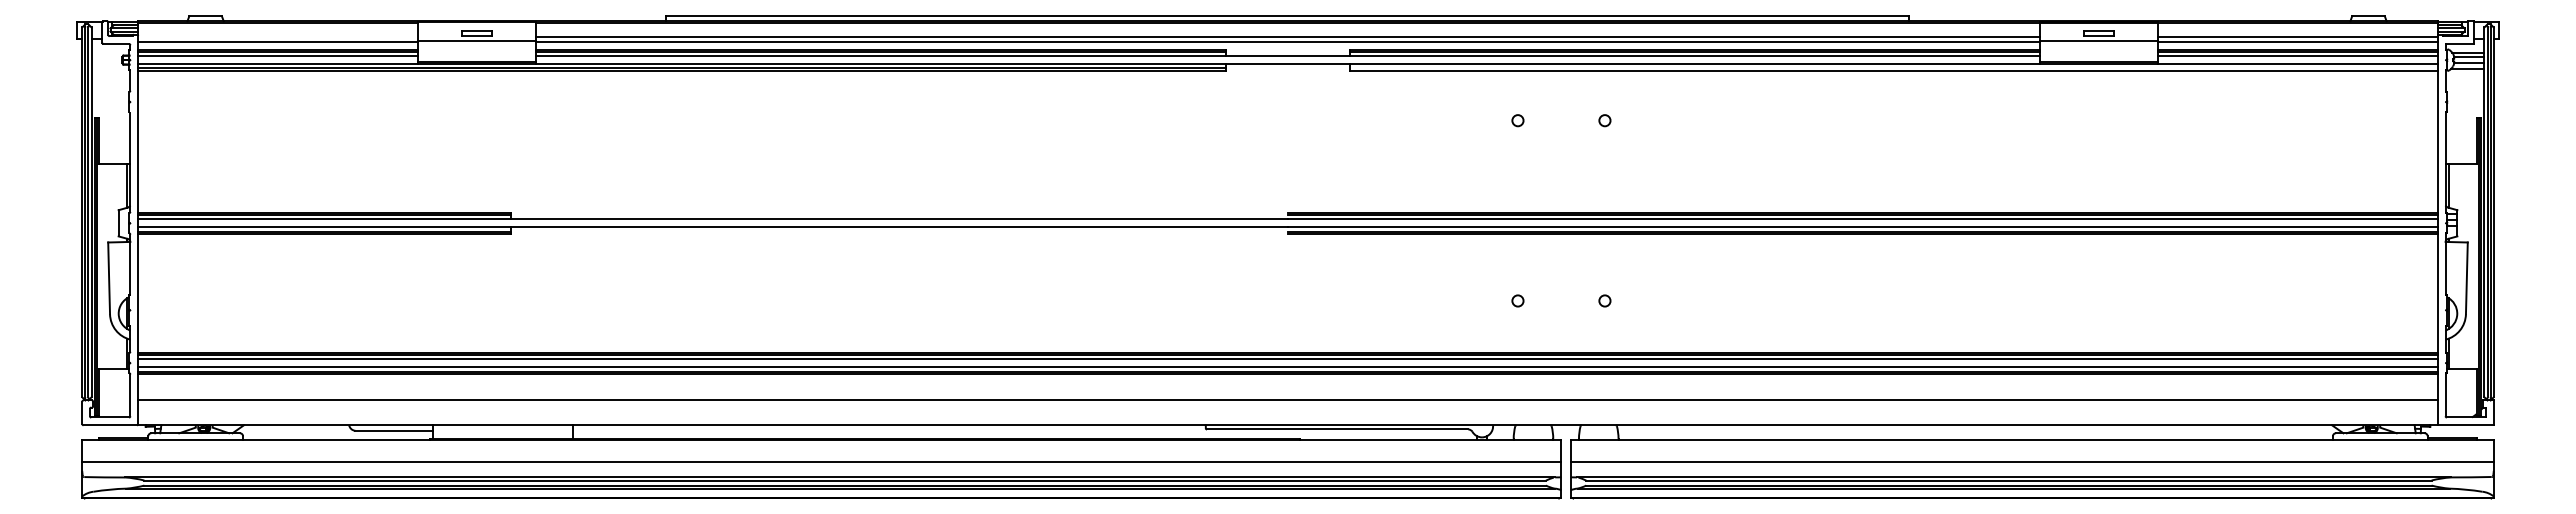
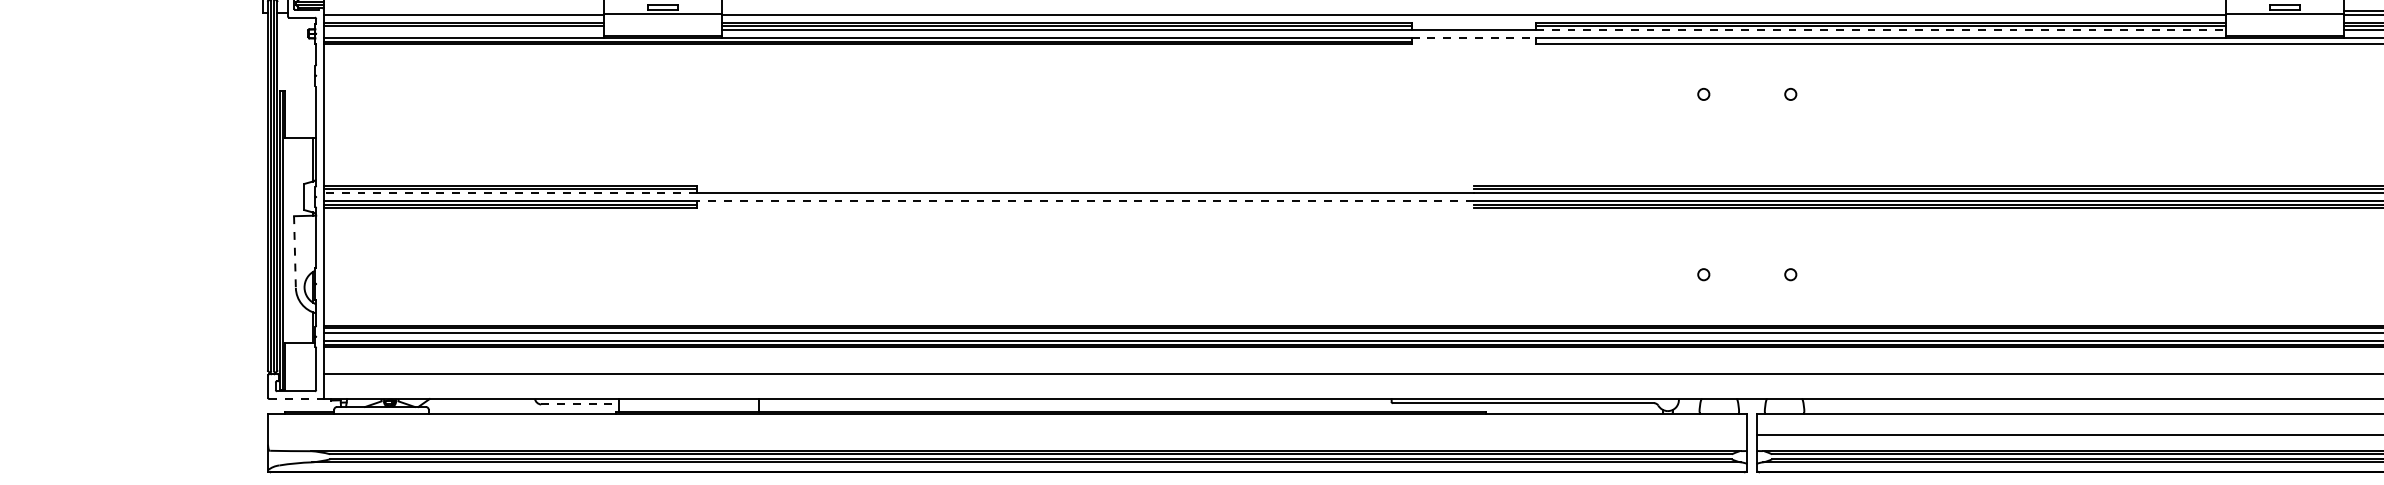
line: (1287, 36) -> (1473, 10), removed
line: (277, 56) -> (463, 30), removed
line: (1695, 56) -> (1881, 30), solid -> dashed
line: (1288, 64) -> (1474, 38), solid -> dashed
line: (324, 219) -> (510, 193), solid -> dashed
line: (899, 227) -> (1085, 201), solid -> dashed
line: (109, 278) -> (295, 252), solid -> dashed
line: (110, 425) -> (296, 399), solid -> dashed
line: (394, 430) -> (580, 404), solid -> dashed
line: (821, 461) -> (1007, 435), removed

